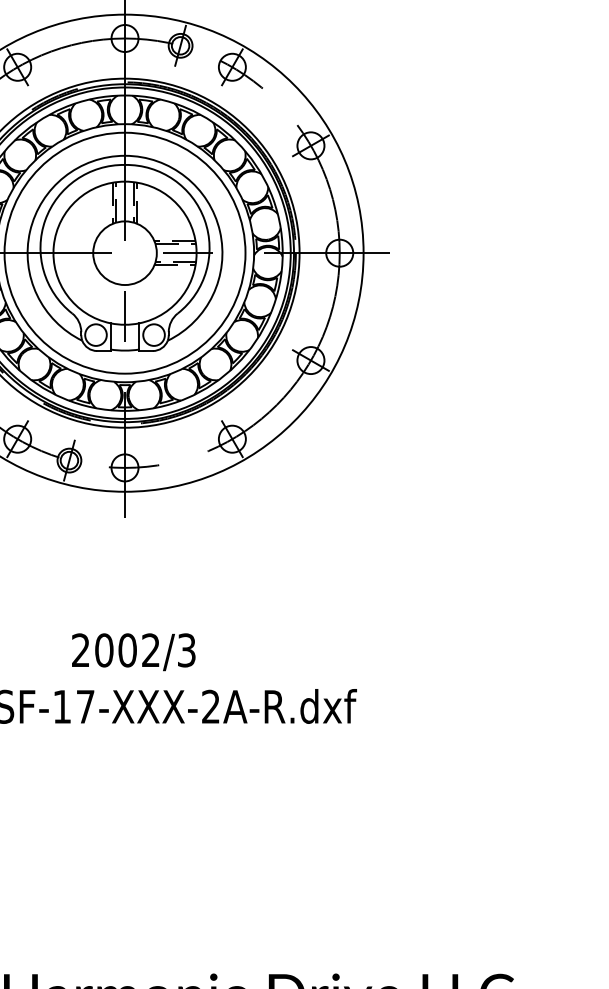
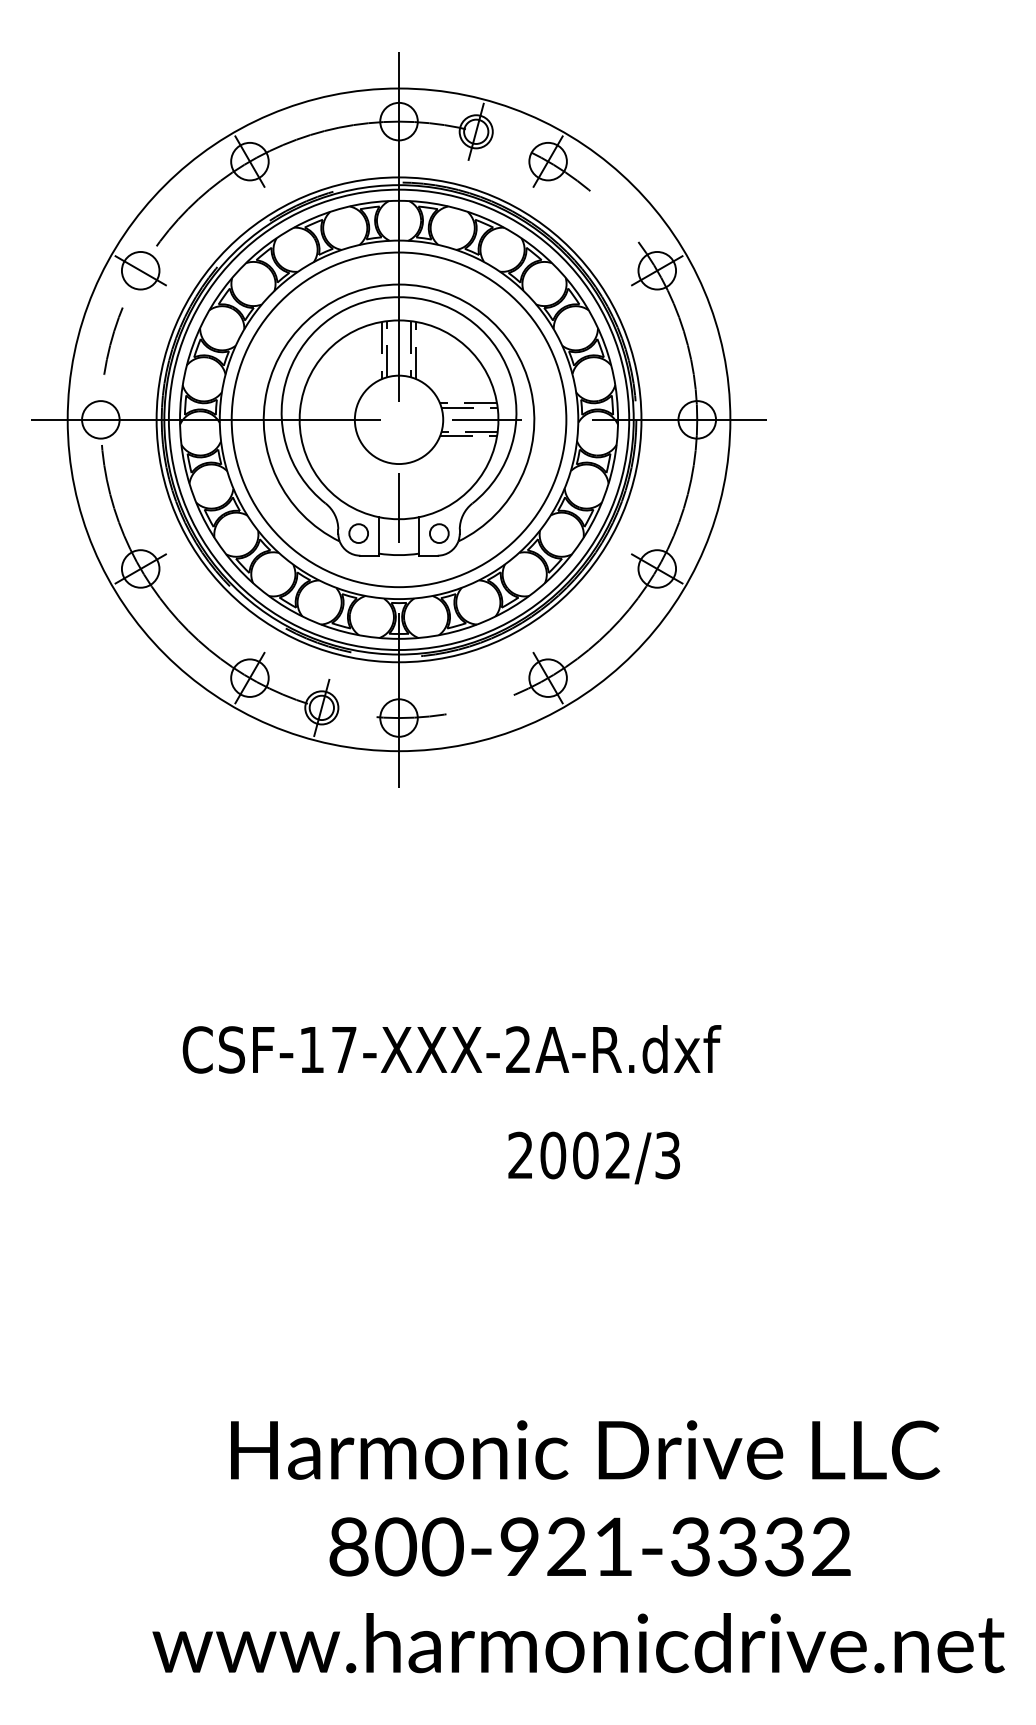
circle: (95, 335) -> (358, 533), size x0.62
circle: (153, 335) -> (438, 533), size x0.62
text: (133, 651) -> (593, 1157), moved

